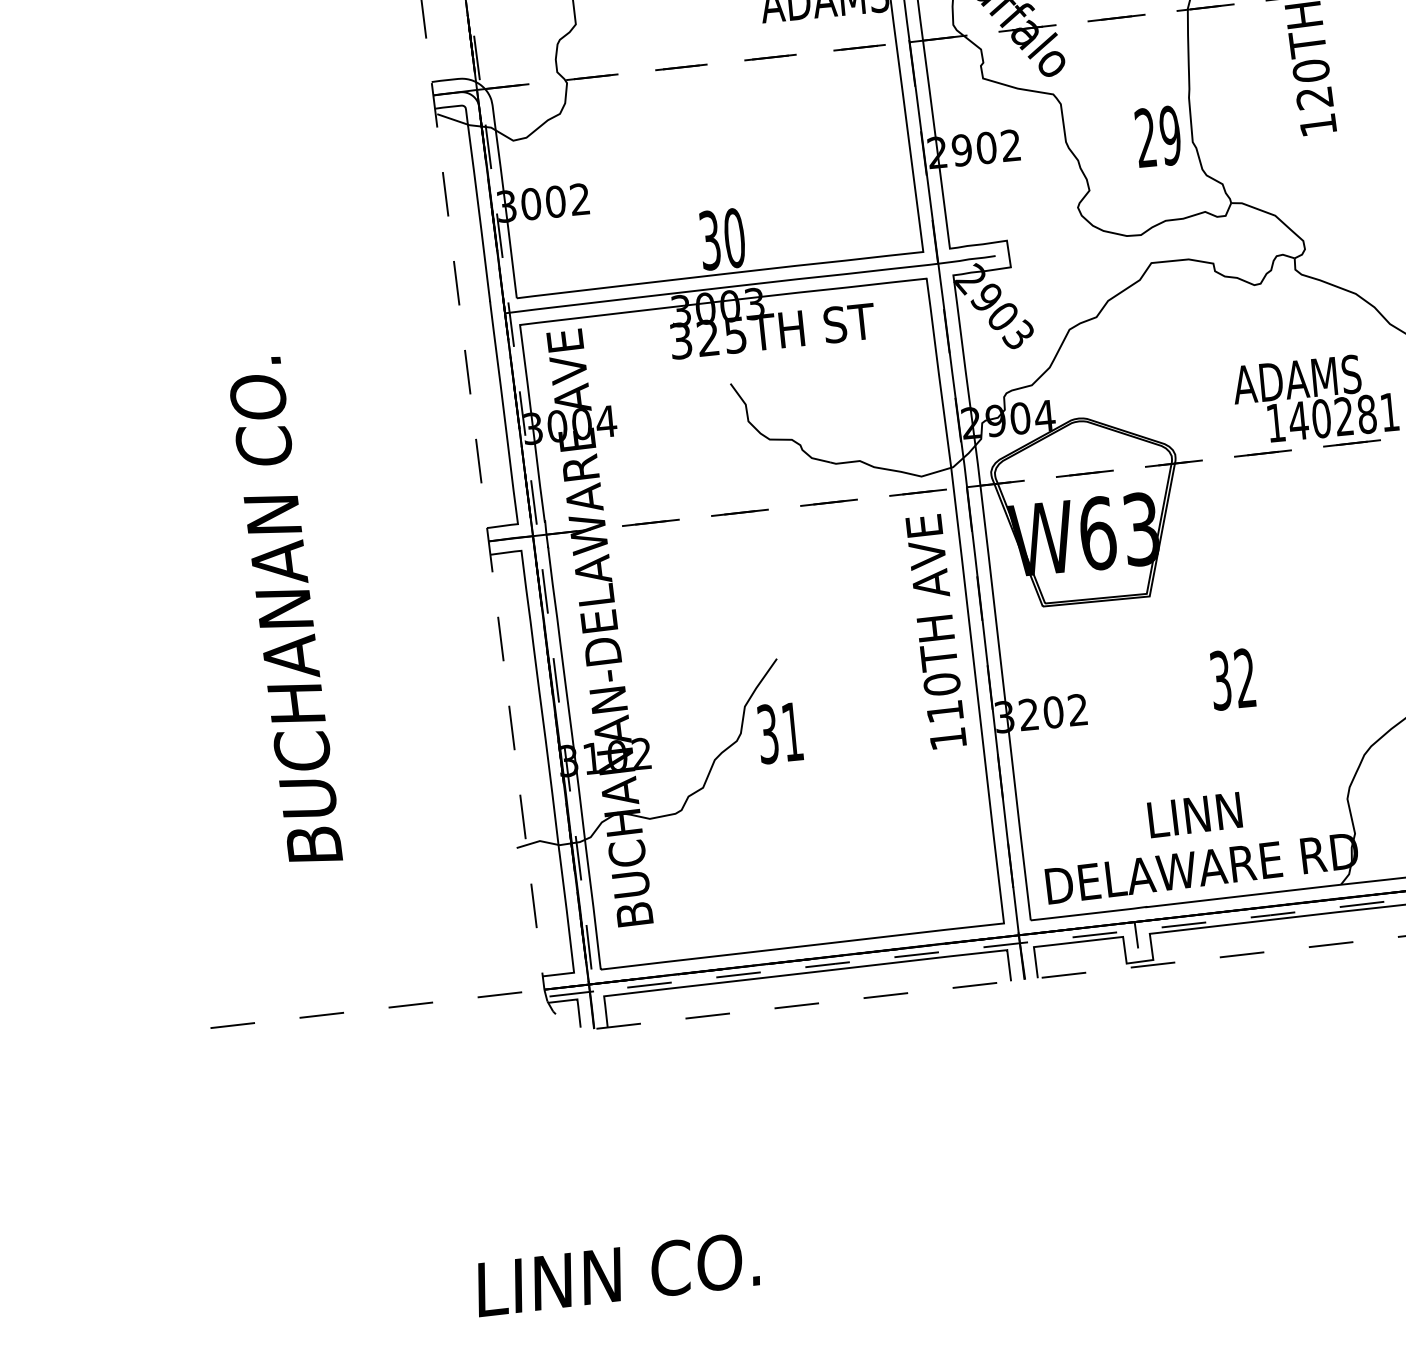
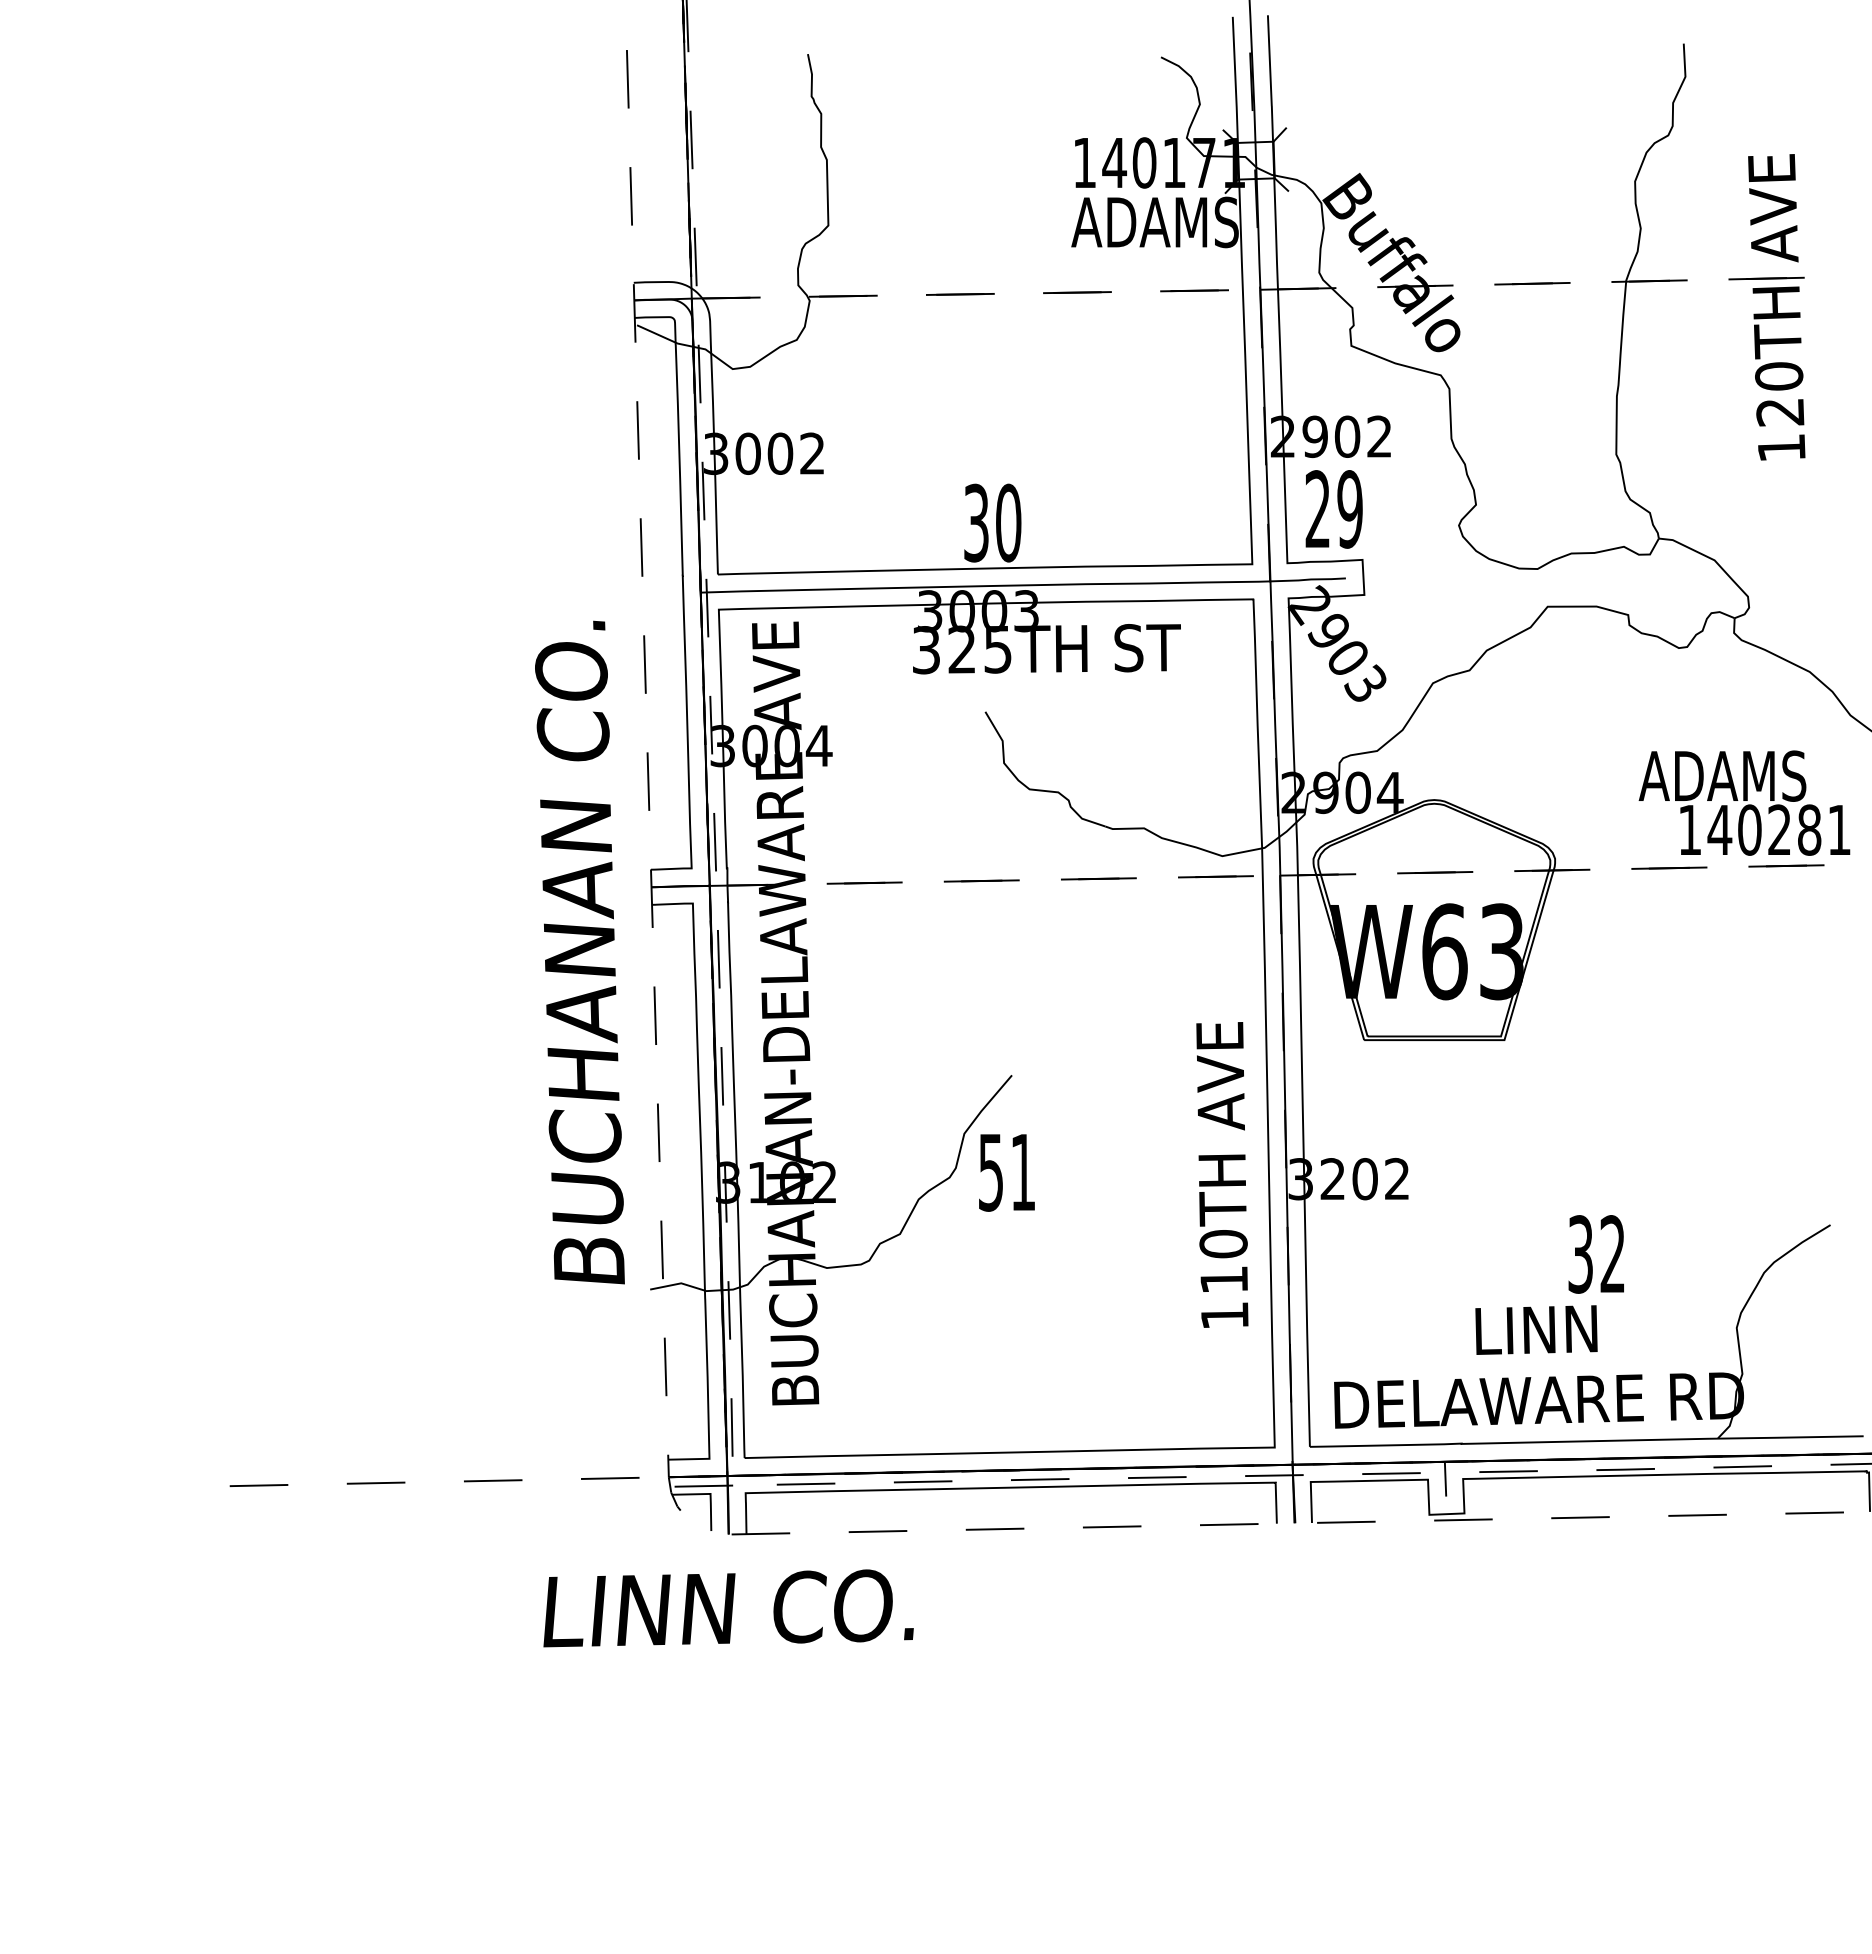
text: (1157, 136) -> (1333, 509), moved
text: (284, 610) -> (579, 952), moved
text: (936, 631) -> (1222, 1174), moved
text: (1232, 679) -> (1595, 1254), moved
text: (768, 734) -> (991, 1172), 31 -> 51
text: (617, 1274) -> (728, 1608), moved

